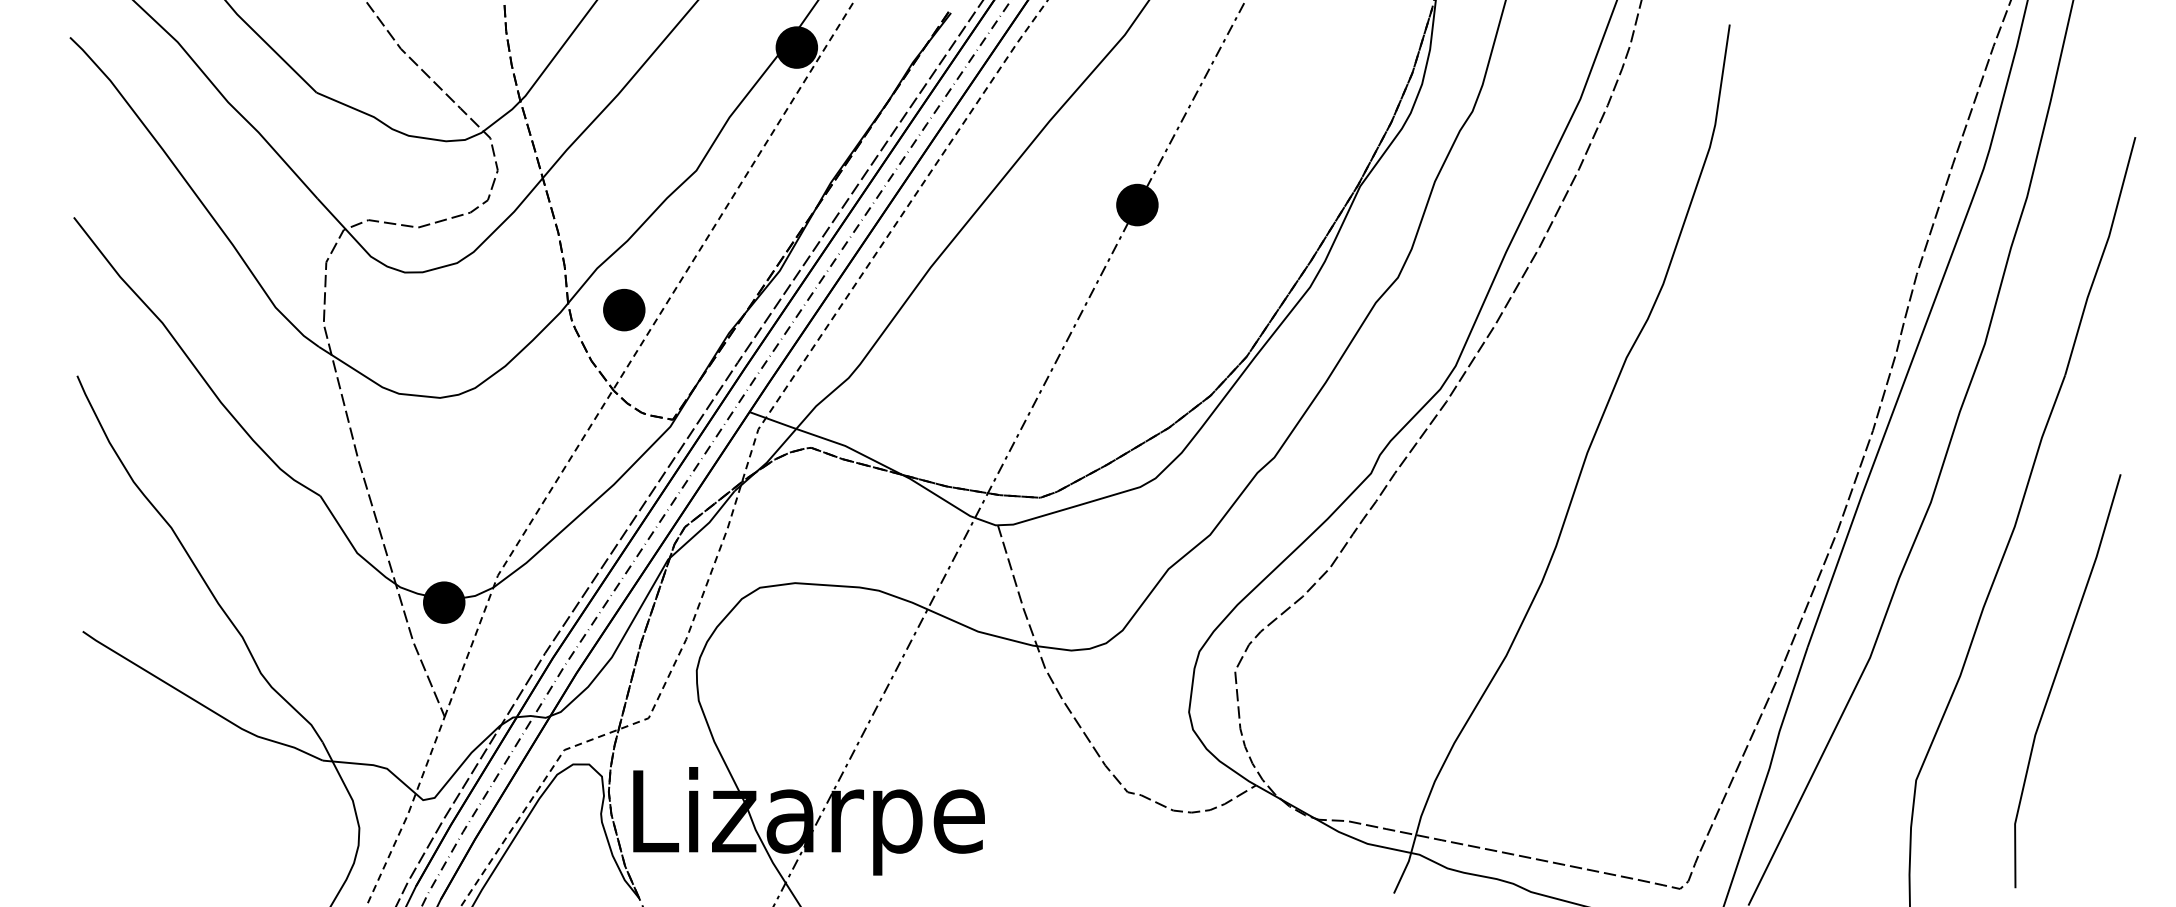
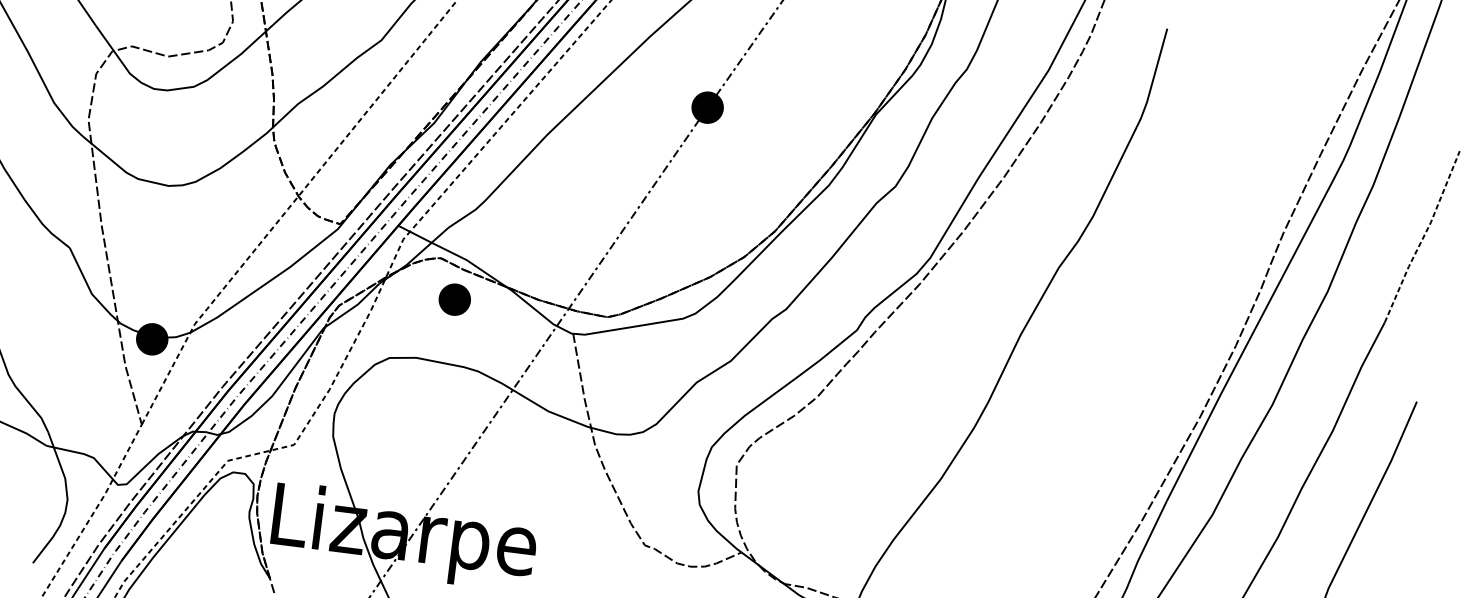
line: (2101, 256) -> (1423, 237), solid -> dashed
part: (624, 310) -> (454, 300), moved

